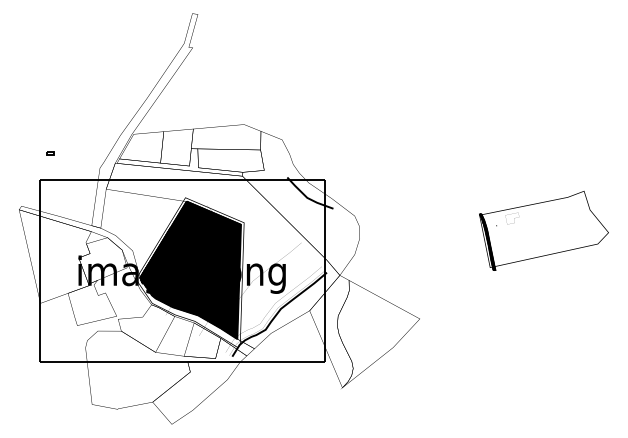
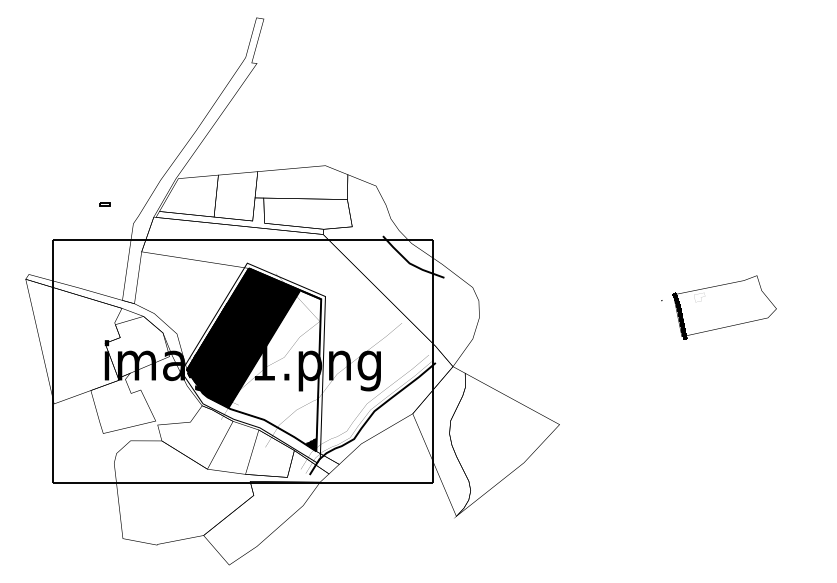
part: (50, 153) -> (104, 204), moved
part: (543, 230) -> (724, 306), size x0.6
hatch: (205, 275) -> (273, 366), removed

